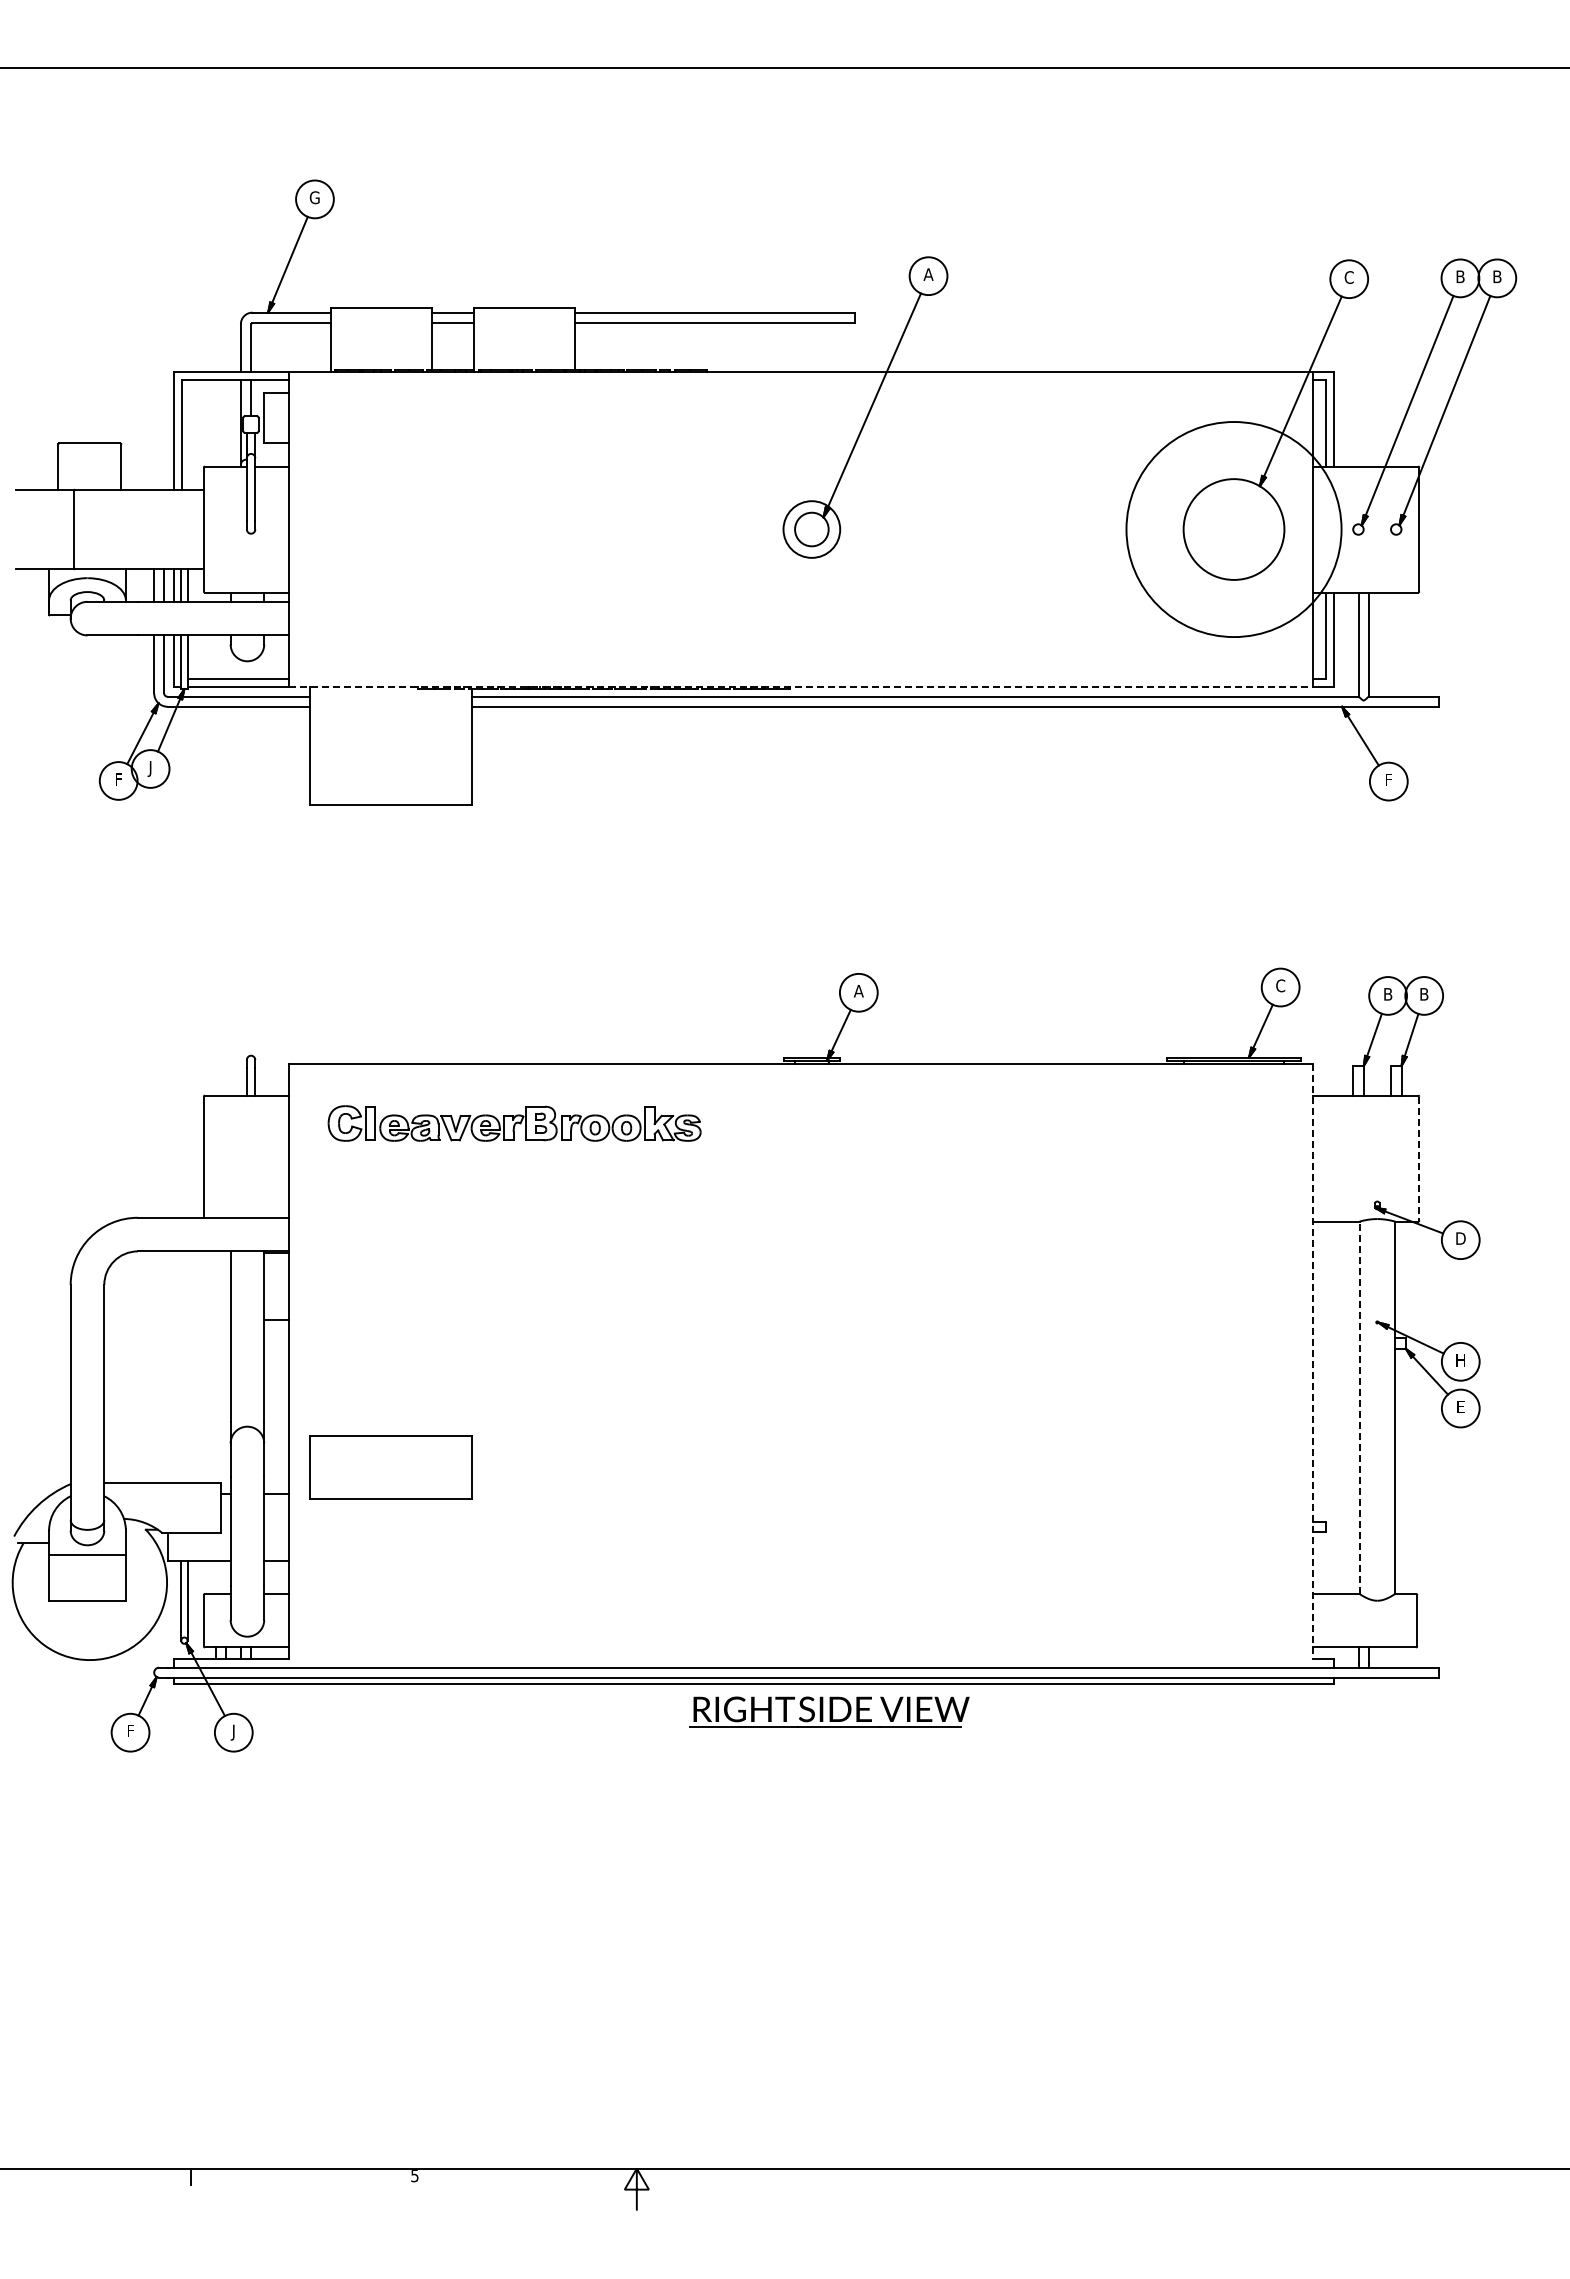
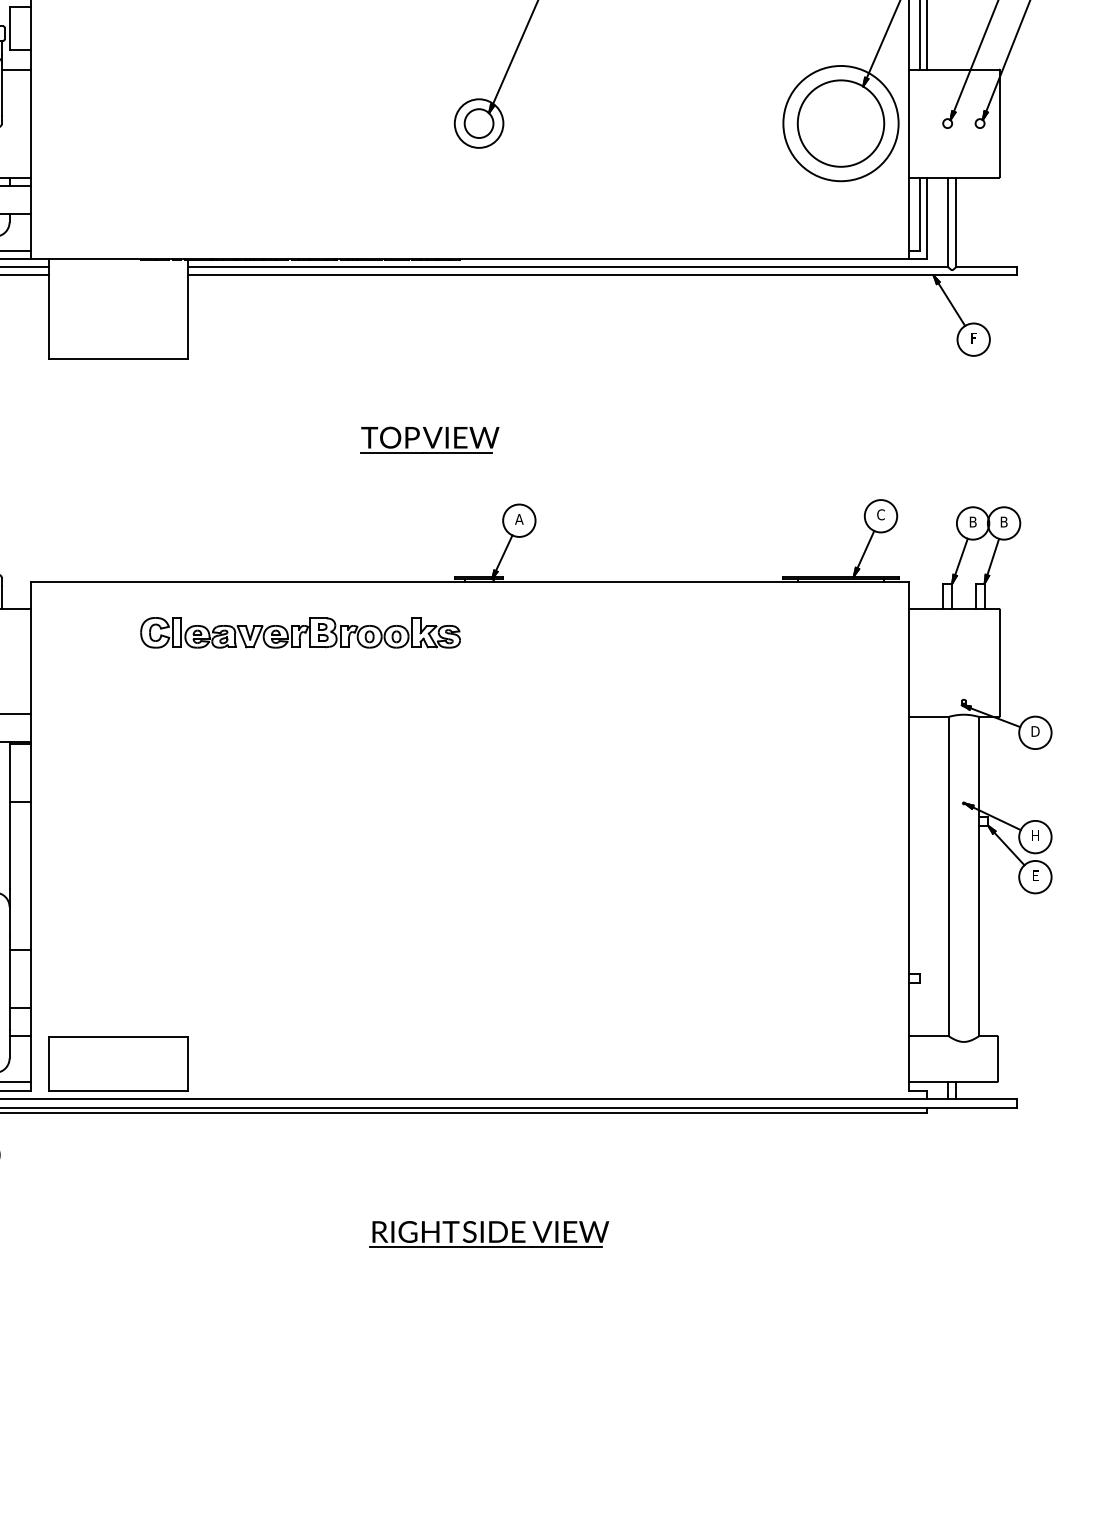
circle: (1233, 529) -> (840, 123), size x0.62
line: (801, 687) -> (470, 259), dashed -> solid
part: (754, 898) -> (429, 439), added
part: (514, 1123) -> (300, 632), moved
line: (1419, 1158) -> (1000, 662), dashed -> solid
line: (1313, 1361) -> (909, 836), dashed -> solid
line: (1359, 1407) -> (948, 876), dashed -> solid
part: (390, 1467) -> (117, 1064), moved
part: (829, 1711) -> (489, 1233), moved

